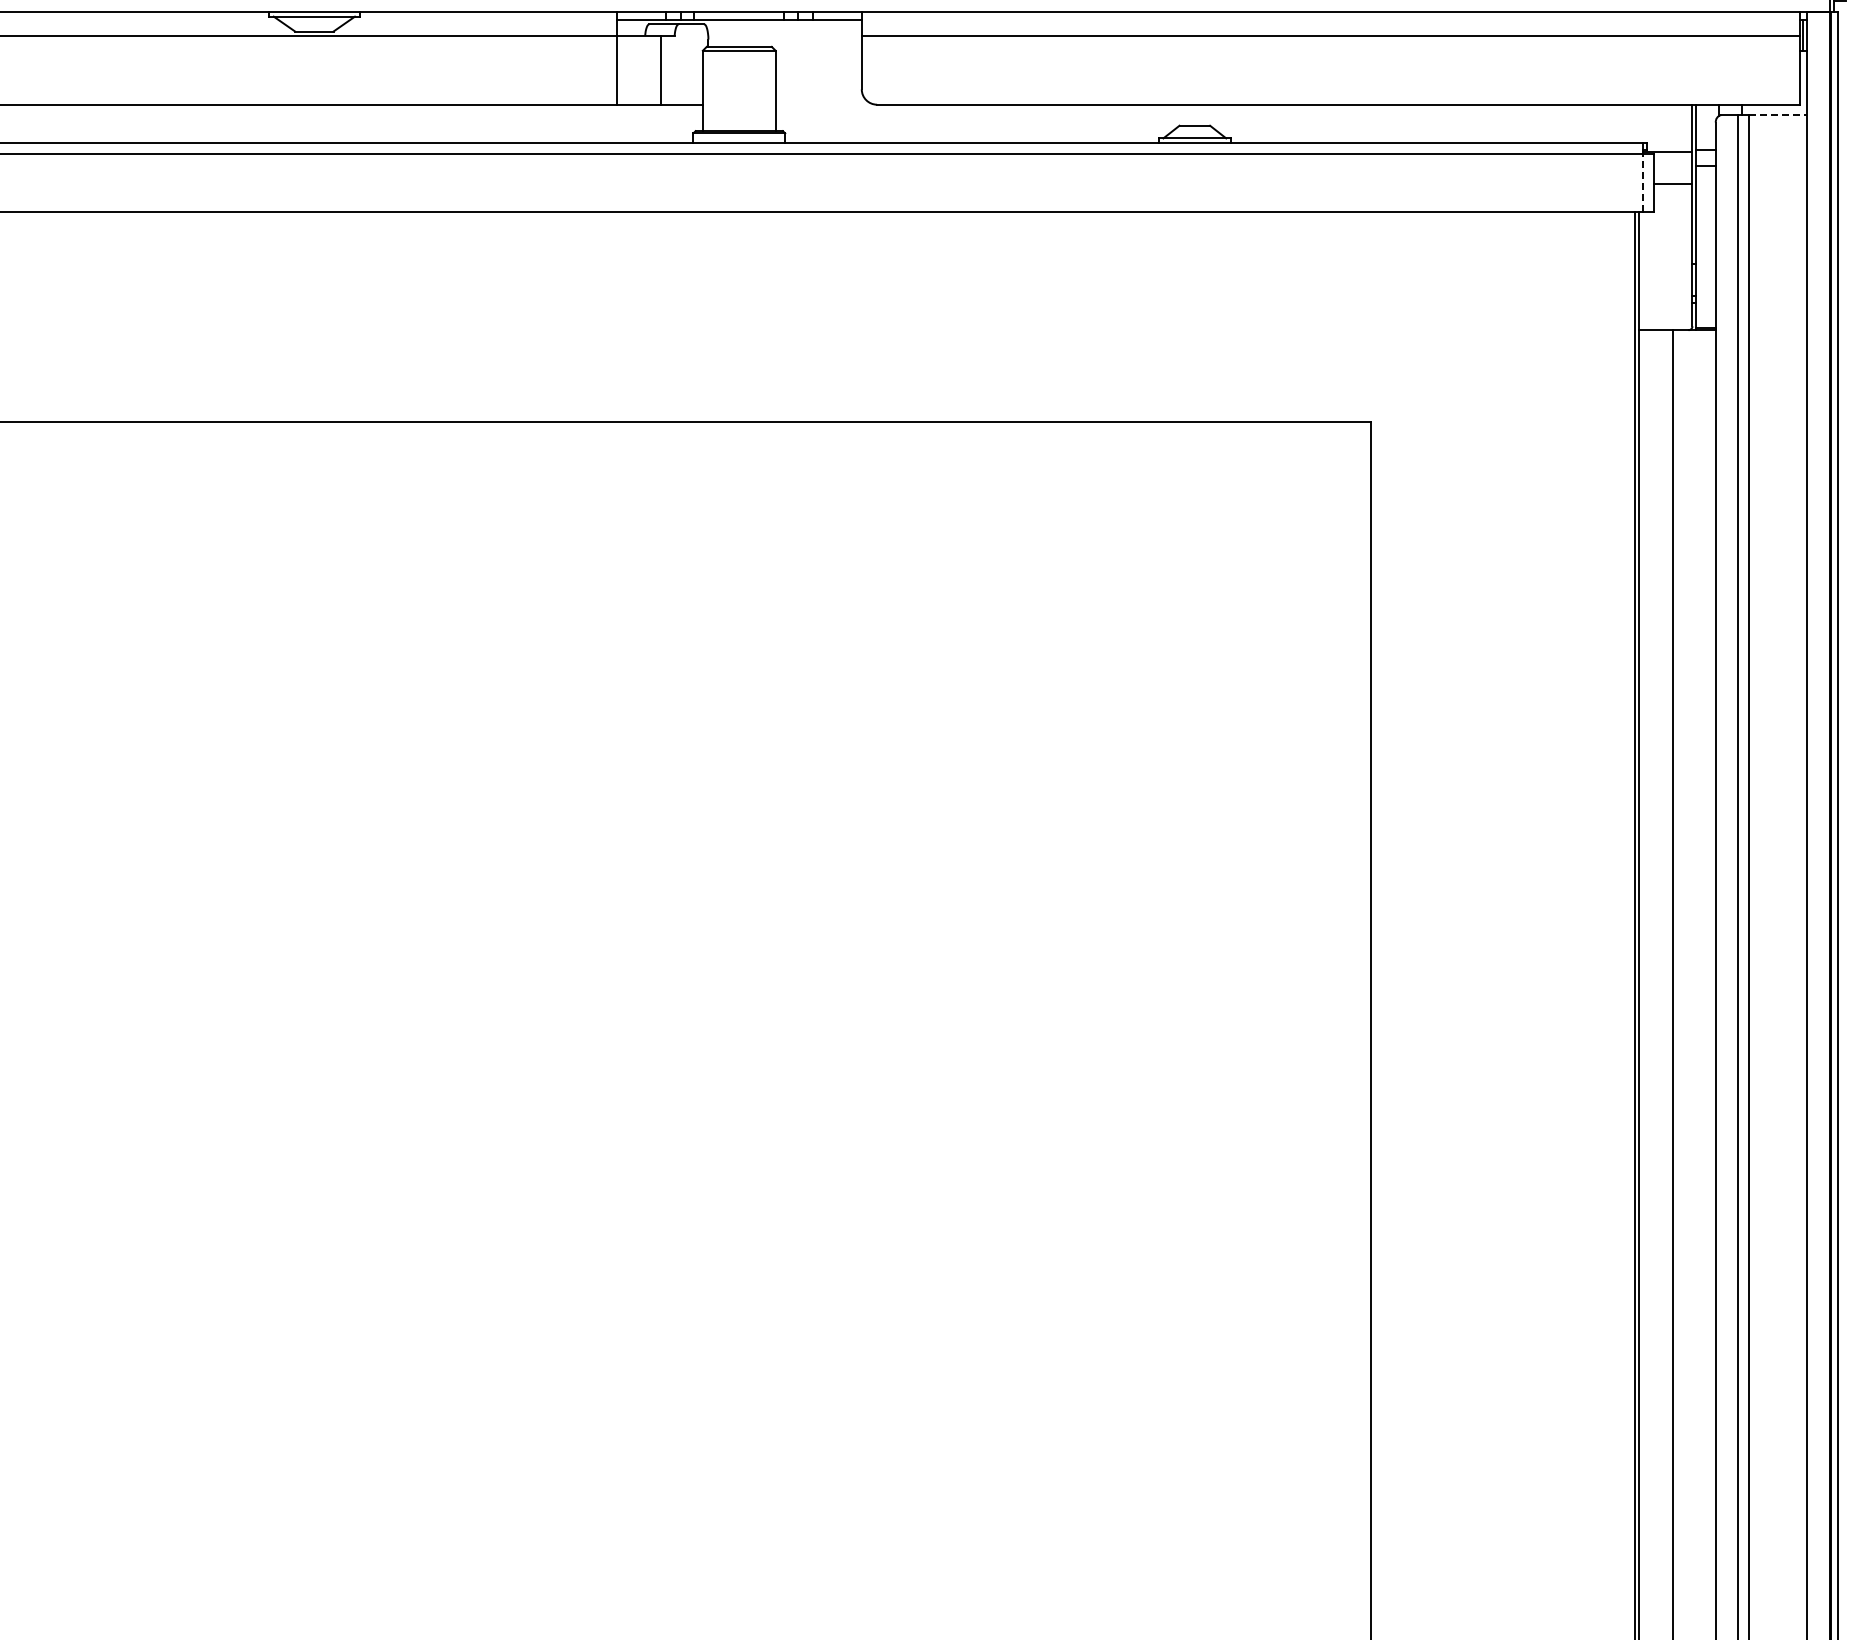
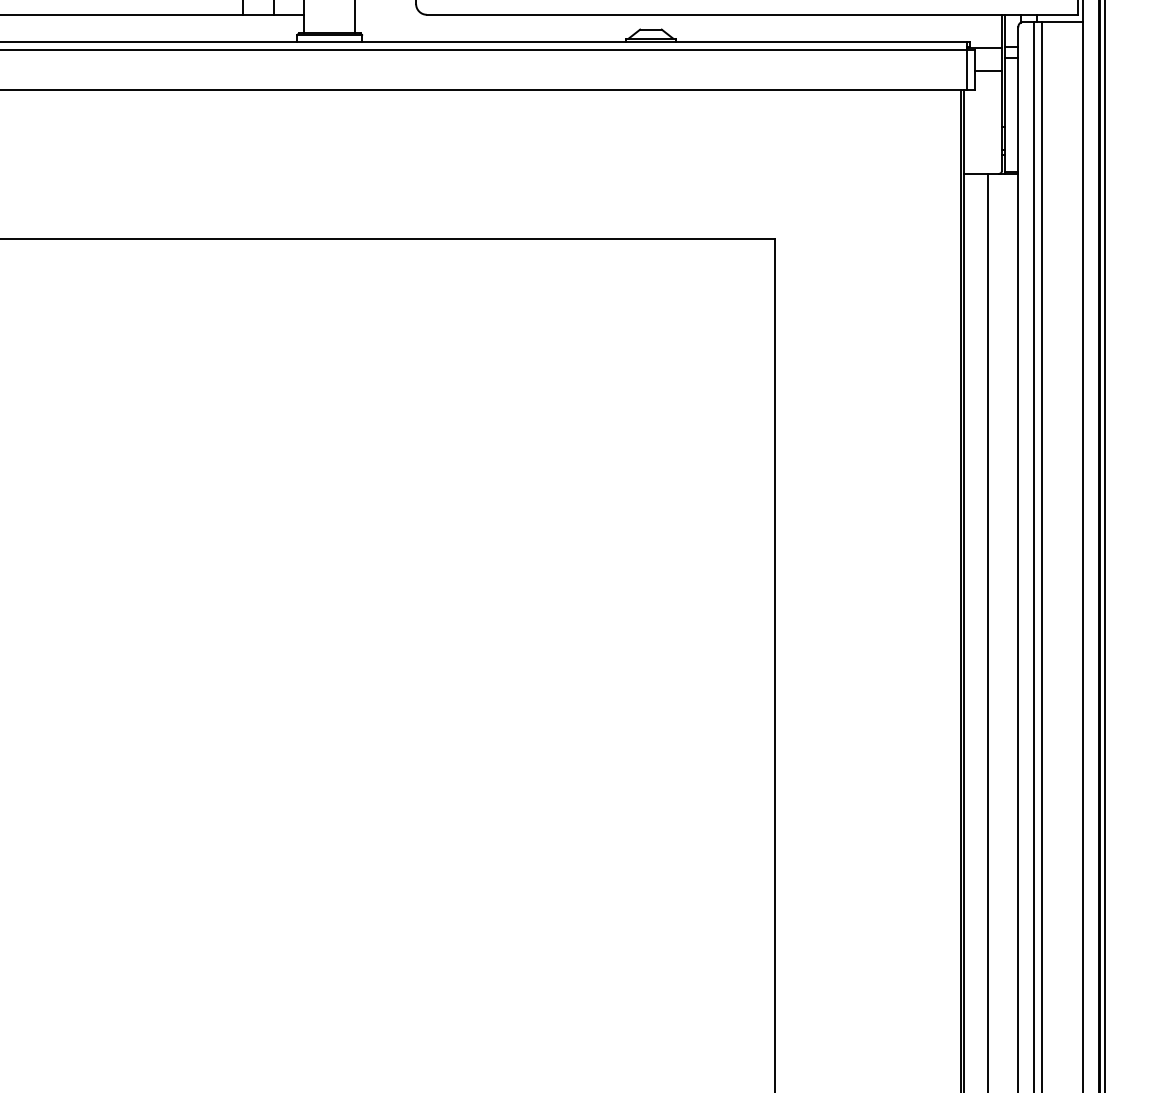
line: (1778, 115) -> (1062, 22), dashed -> solid
line: (1642, 182) -> (966, 69), dashed -> solid

